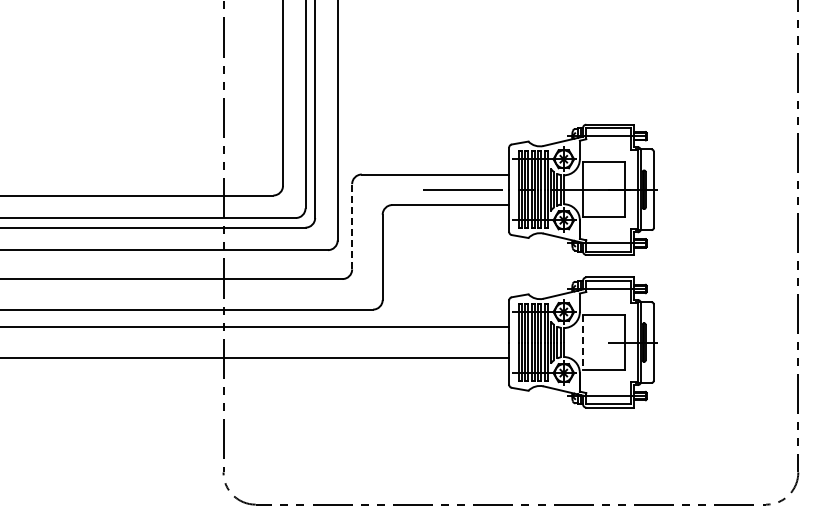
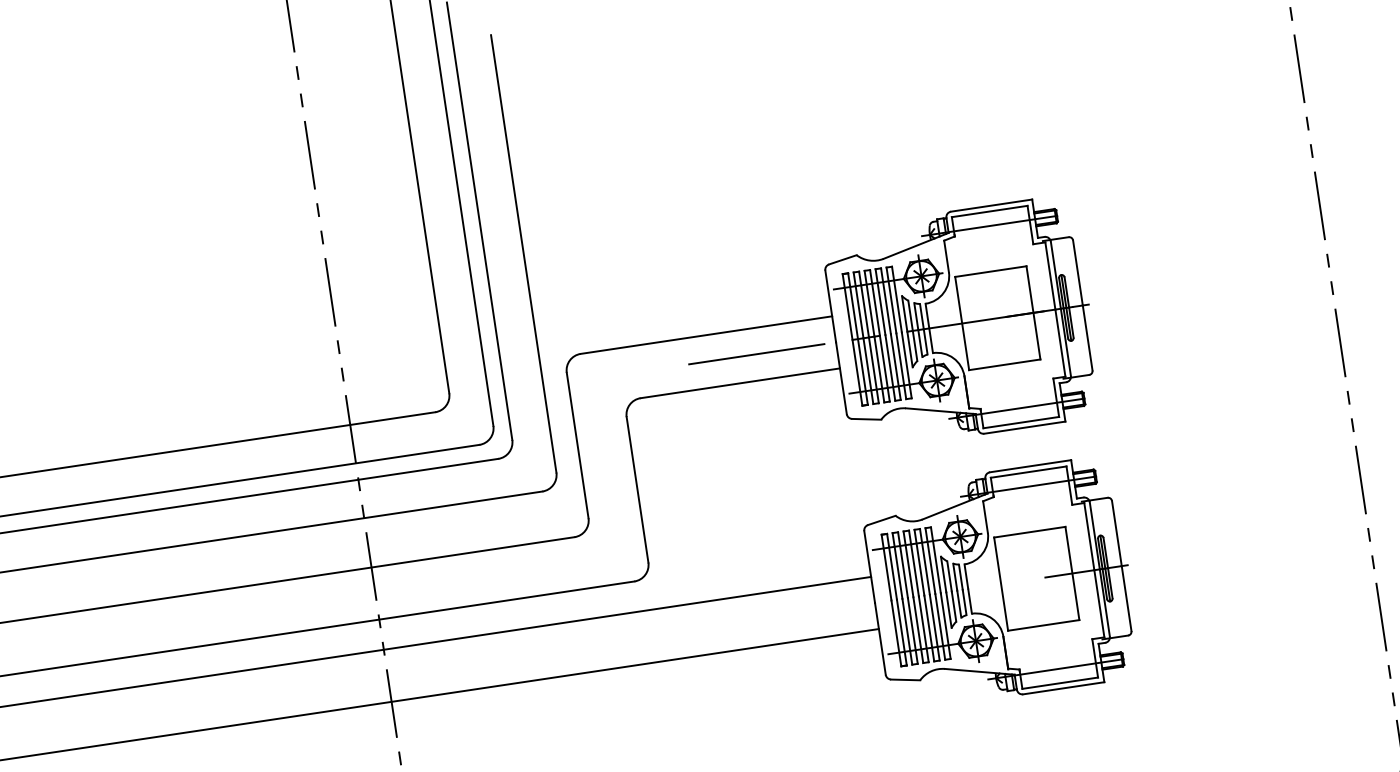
line: (352, 226) -> (578, 444), dashed -> solid
line: (583, 343) -> (1002, 585), dashed -> solid

